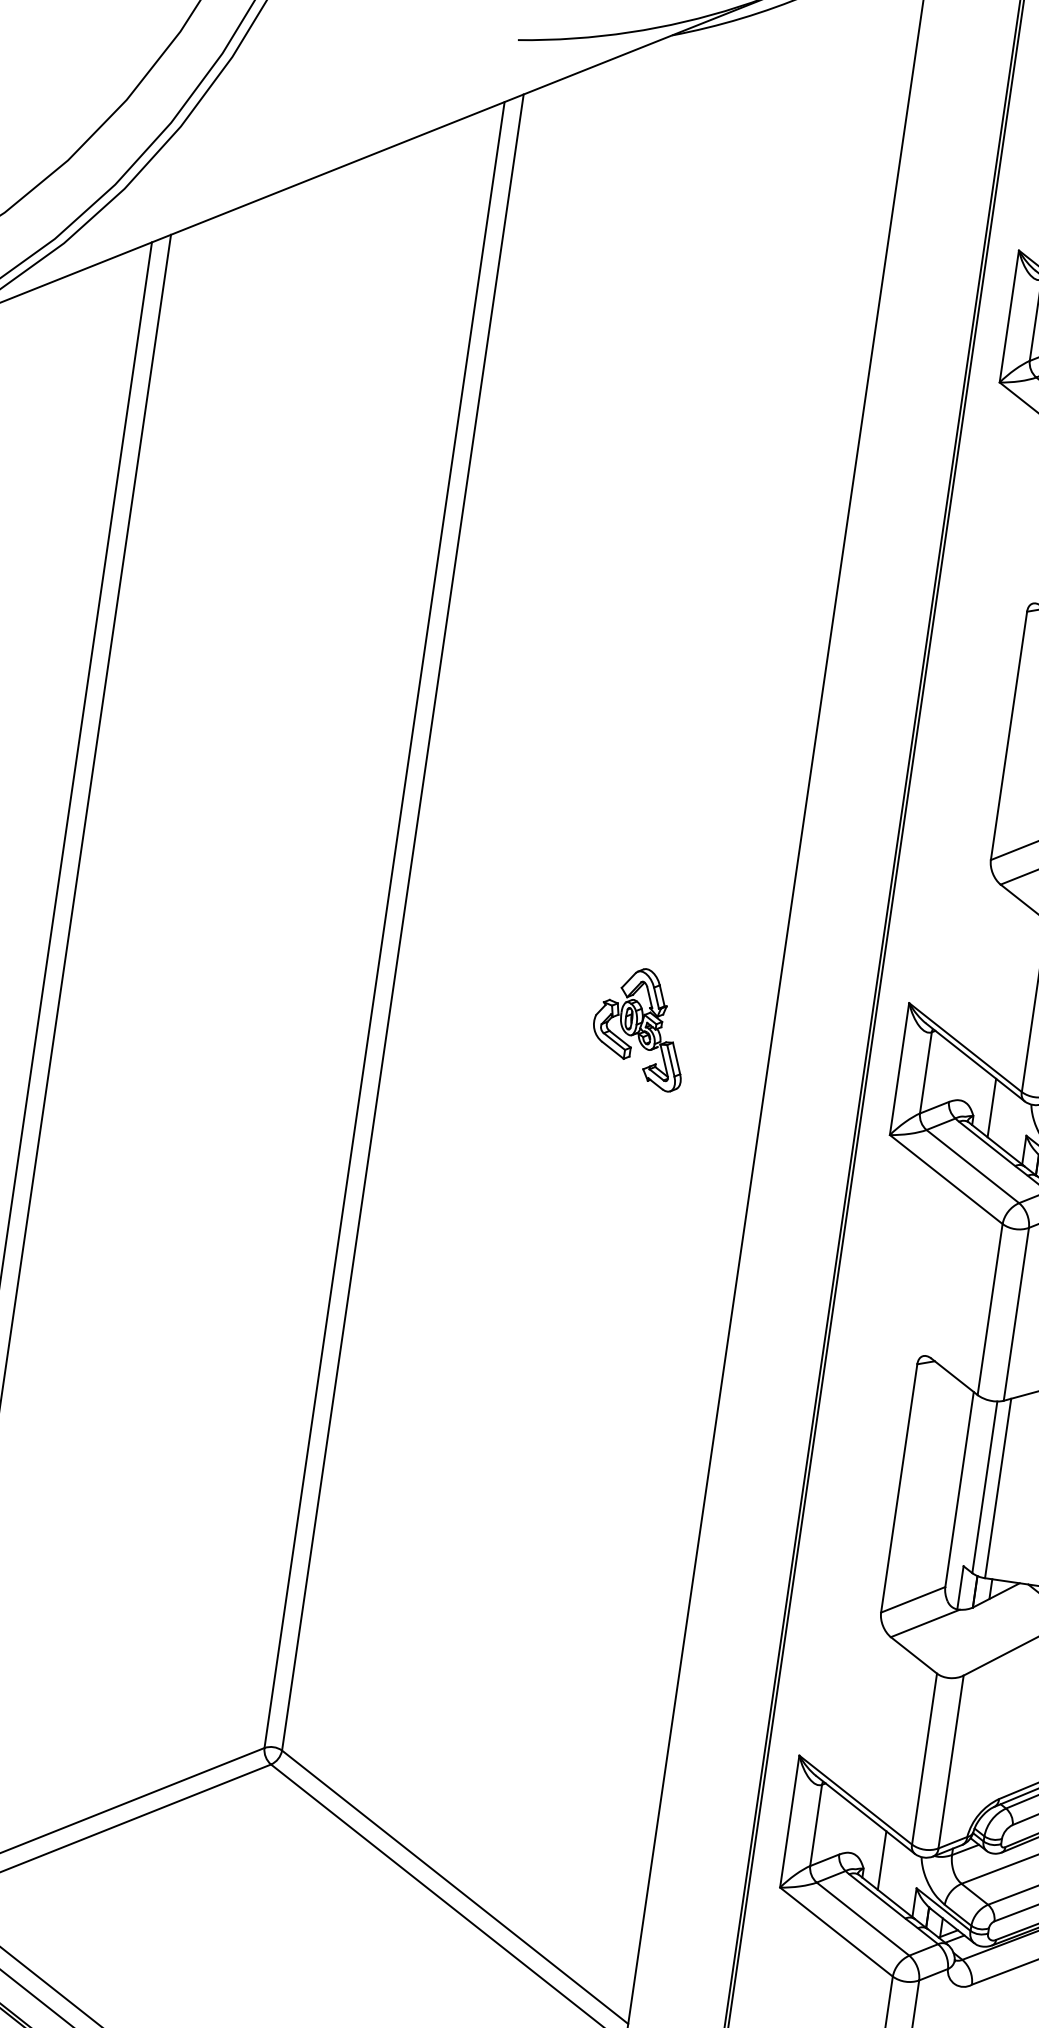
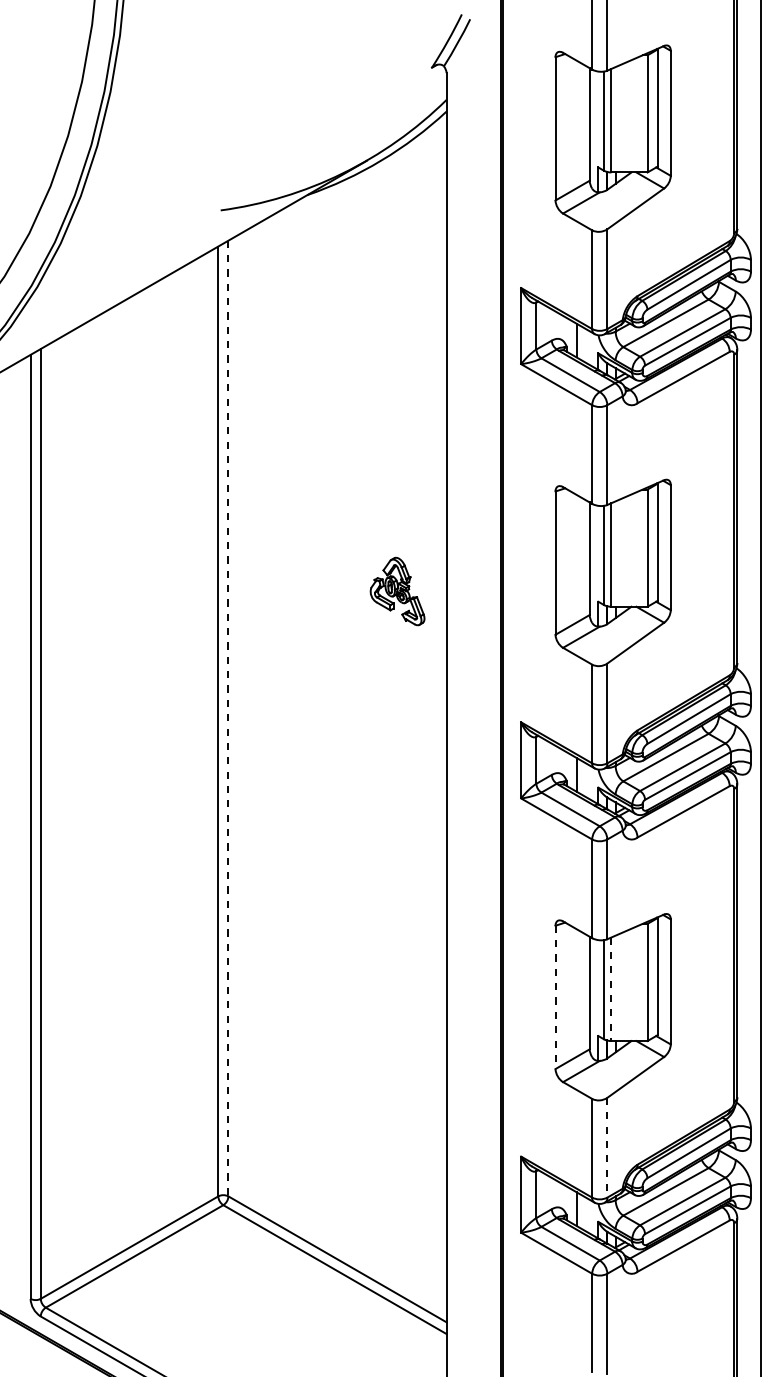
line: (402, 922) -> (228, 718), solid -> dashed
part: (640, 1027) -> (397, 591), moved
line: (899, 1488) -> (555, 997), solid -> dashed
line: (998, 1488) -> (611, 989), solid -> dashed
line: (951, 1761) -> (607, 1147), solid -> dashed

